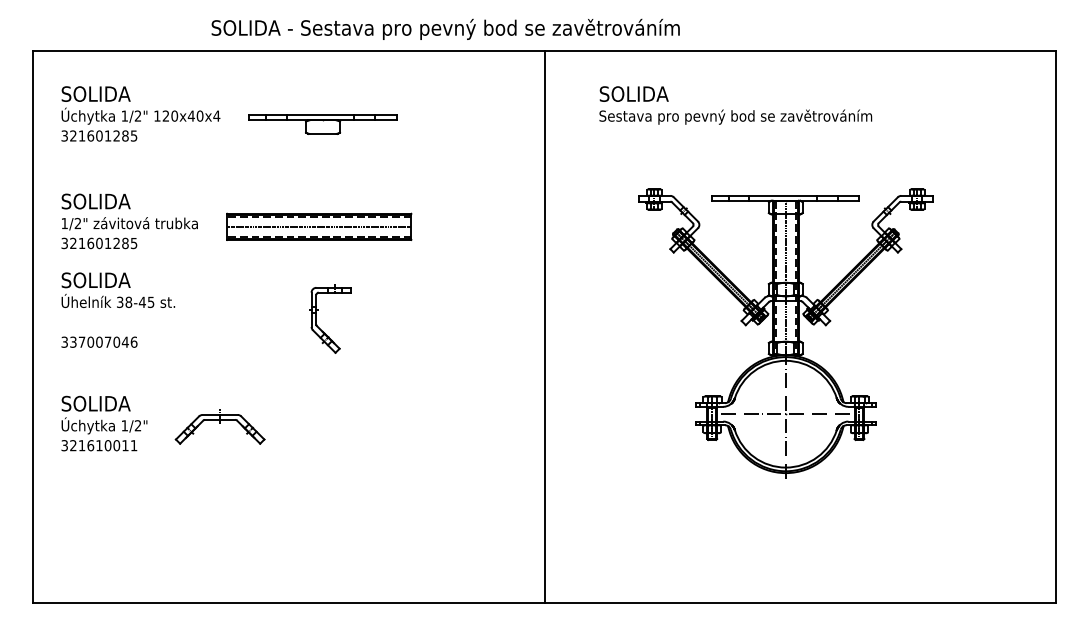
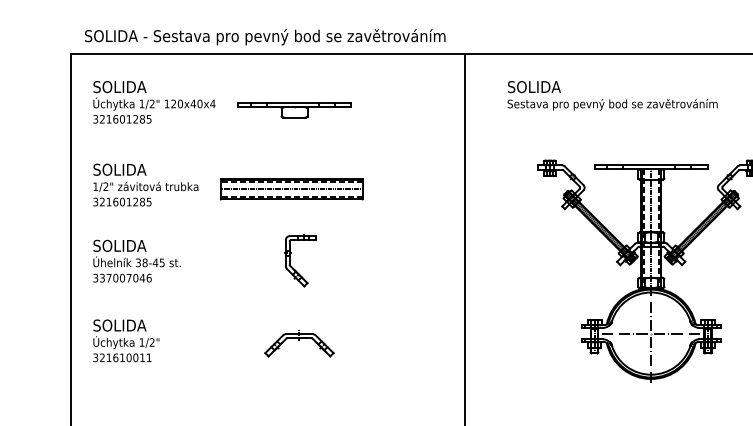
text: (445, 28) -> (265, 36), moved
text: (118, 289) -> (137, 252), moved
part: (219, 426) -> (298, 343), moved

